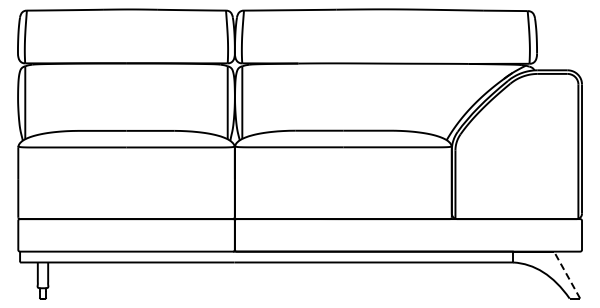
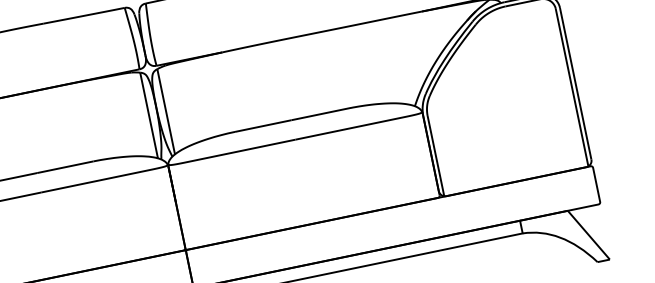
line: (567, 275) -> (589, 235), dashed -> solid

